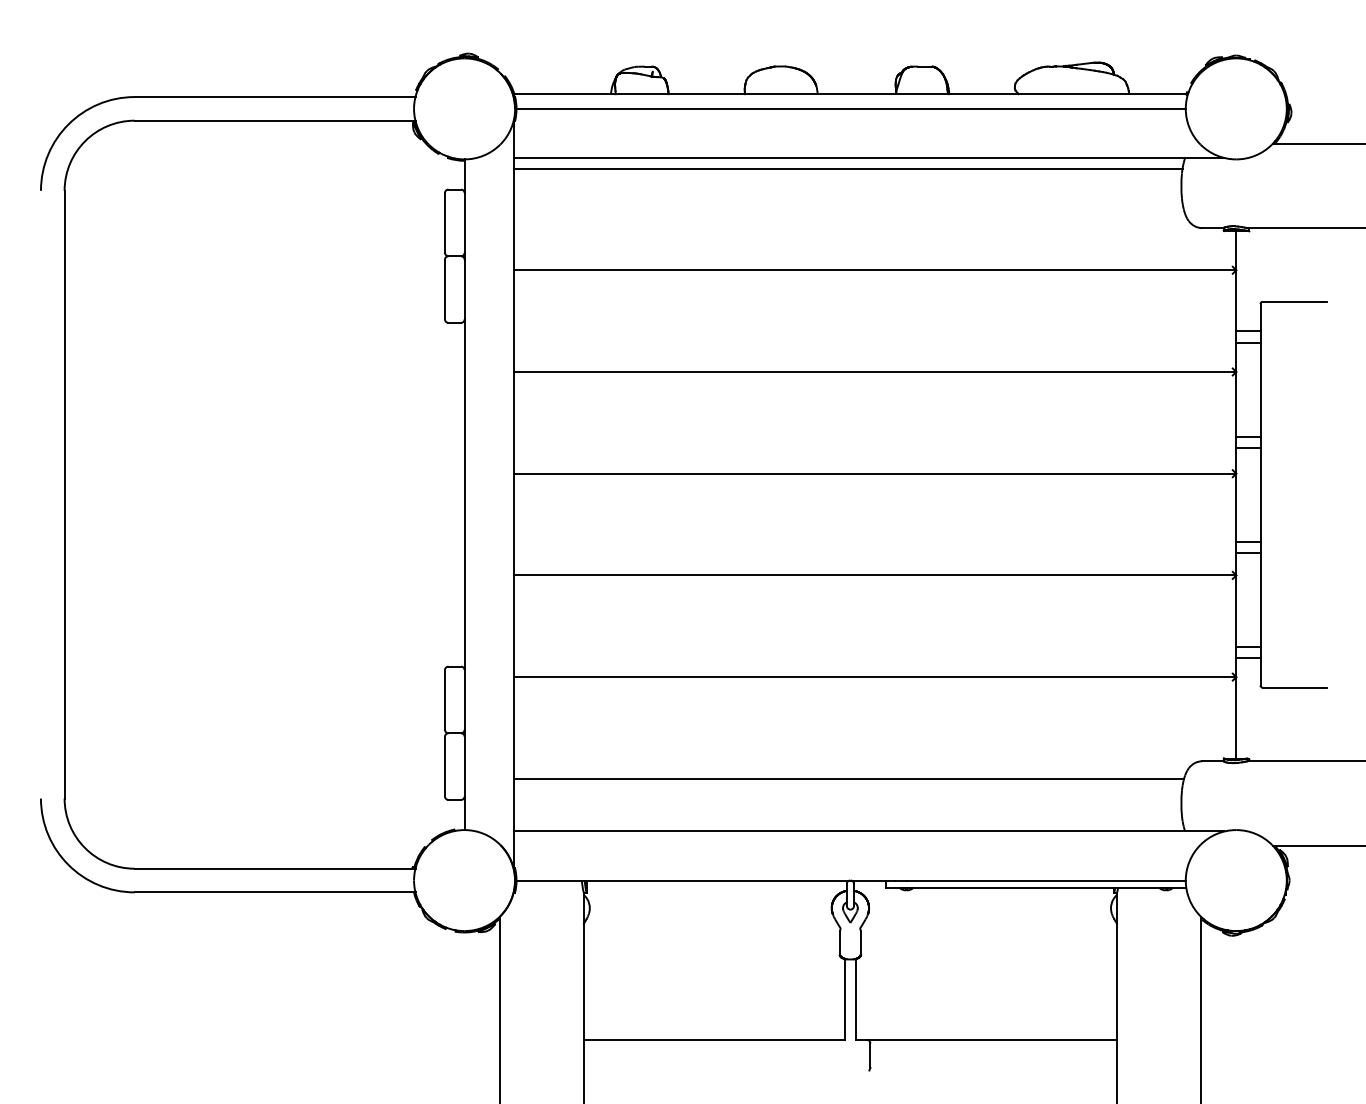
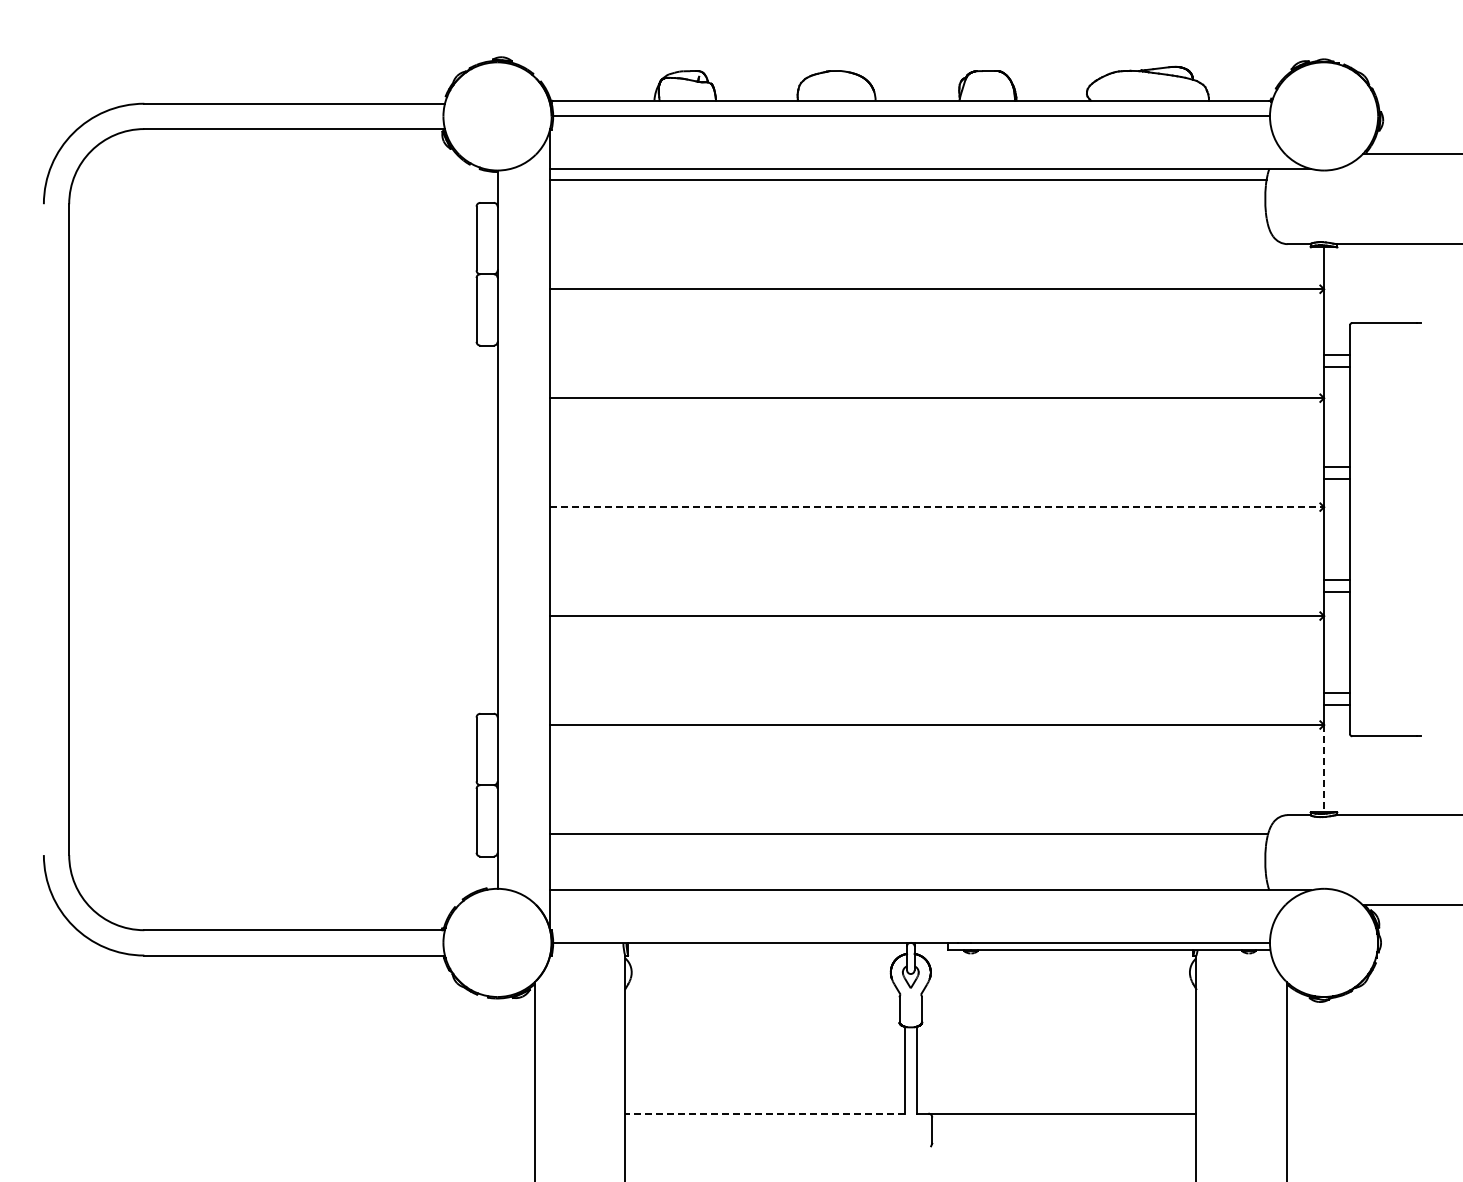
line: (875, 474) -> (937, 507), solid -> dashed
line: (1236, 717) -> (1324, 768), solid -> dashed
line: (714, 1039) -> (765, 1113), solid -> dashed

